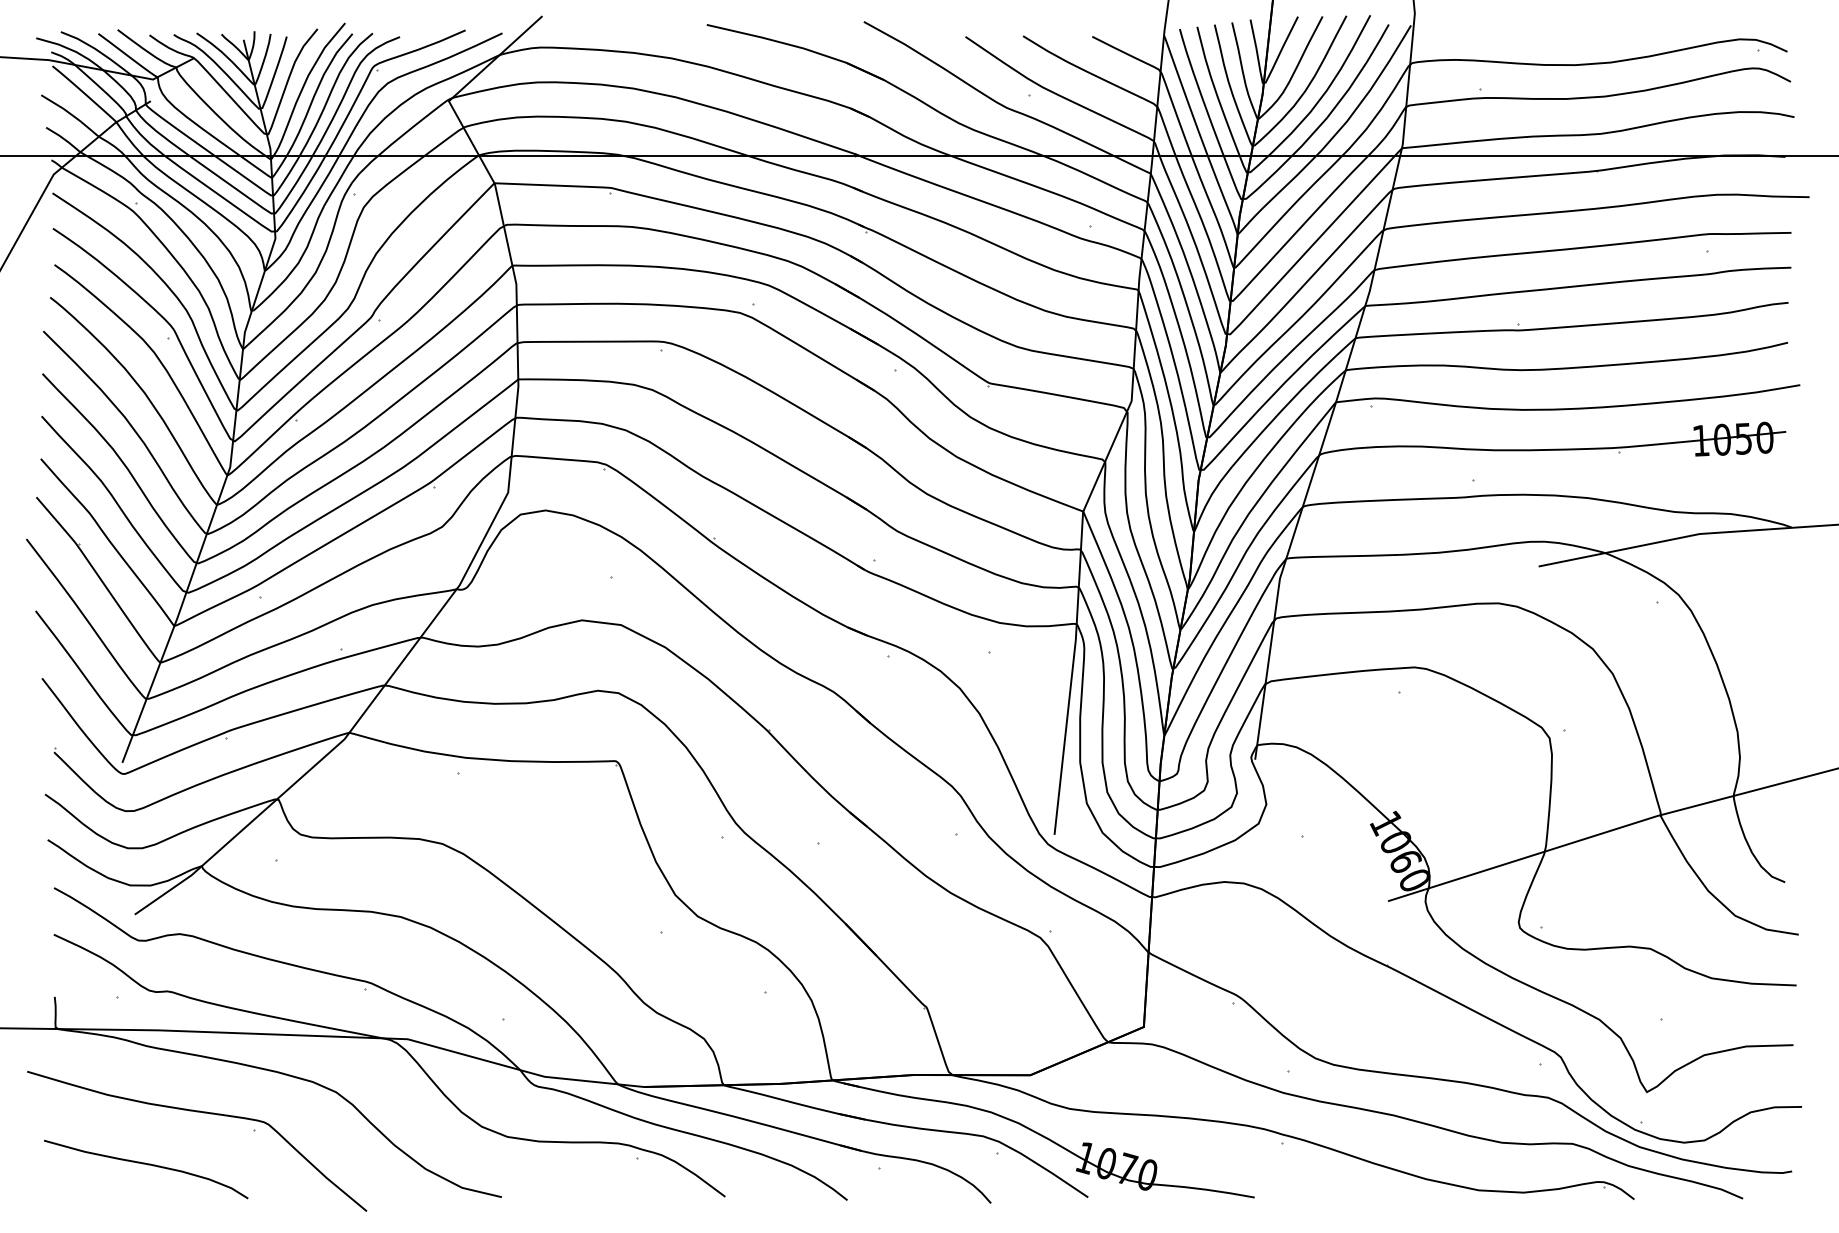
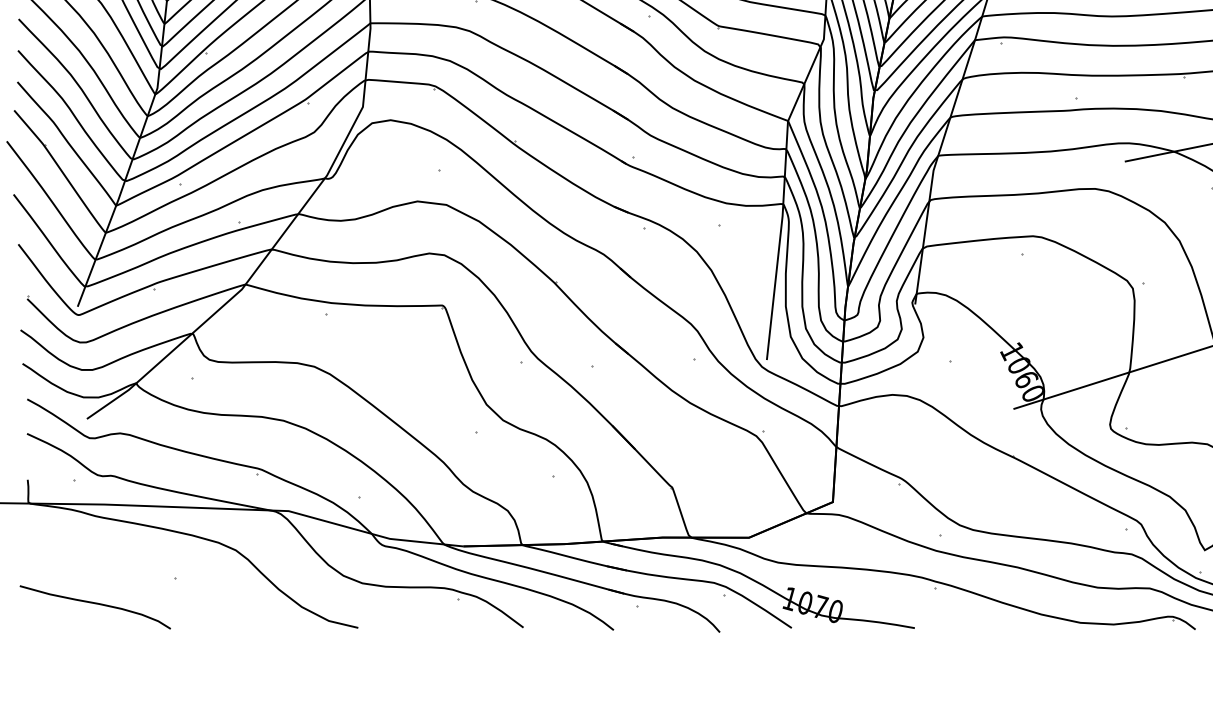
curve: (203, 1113) -> (137, 566), removed

